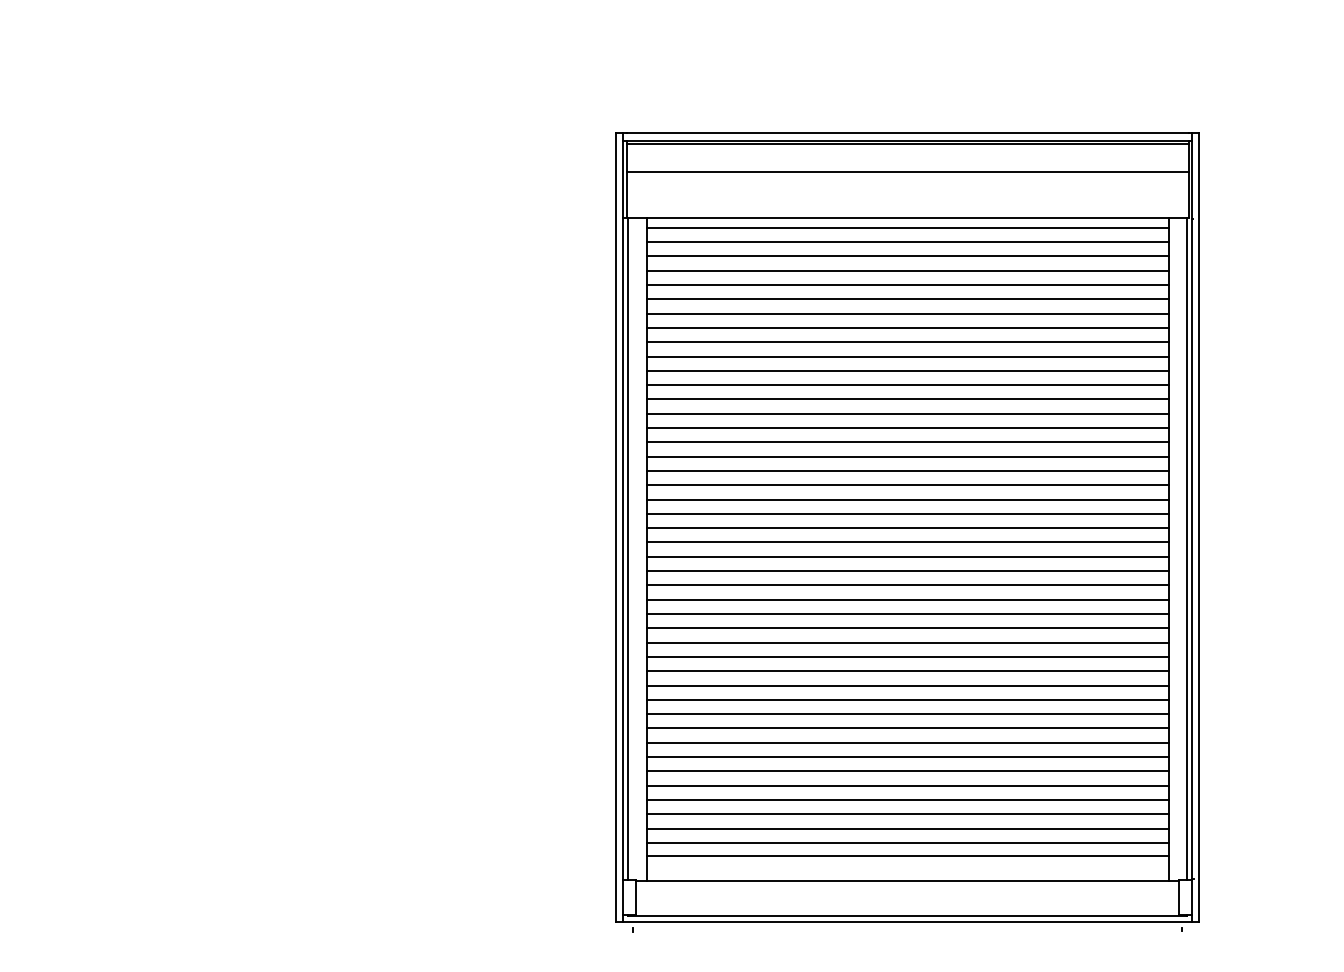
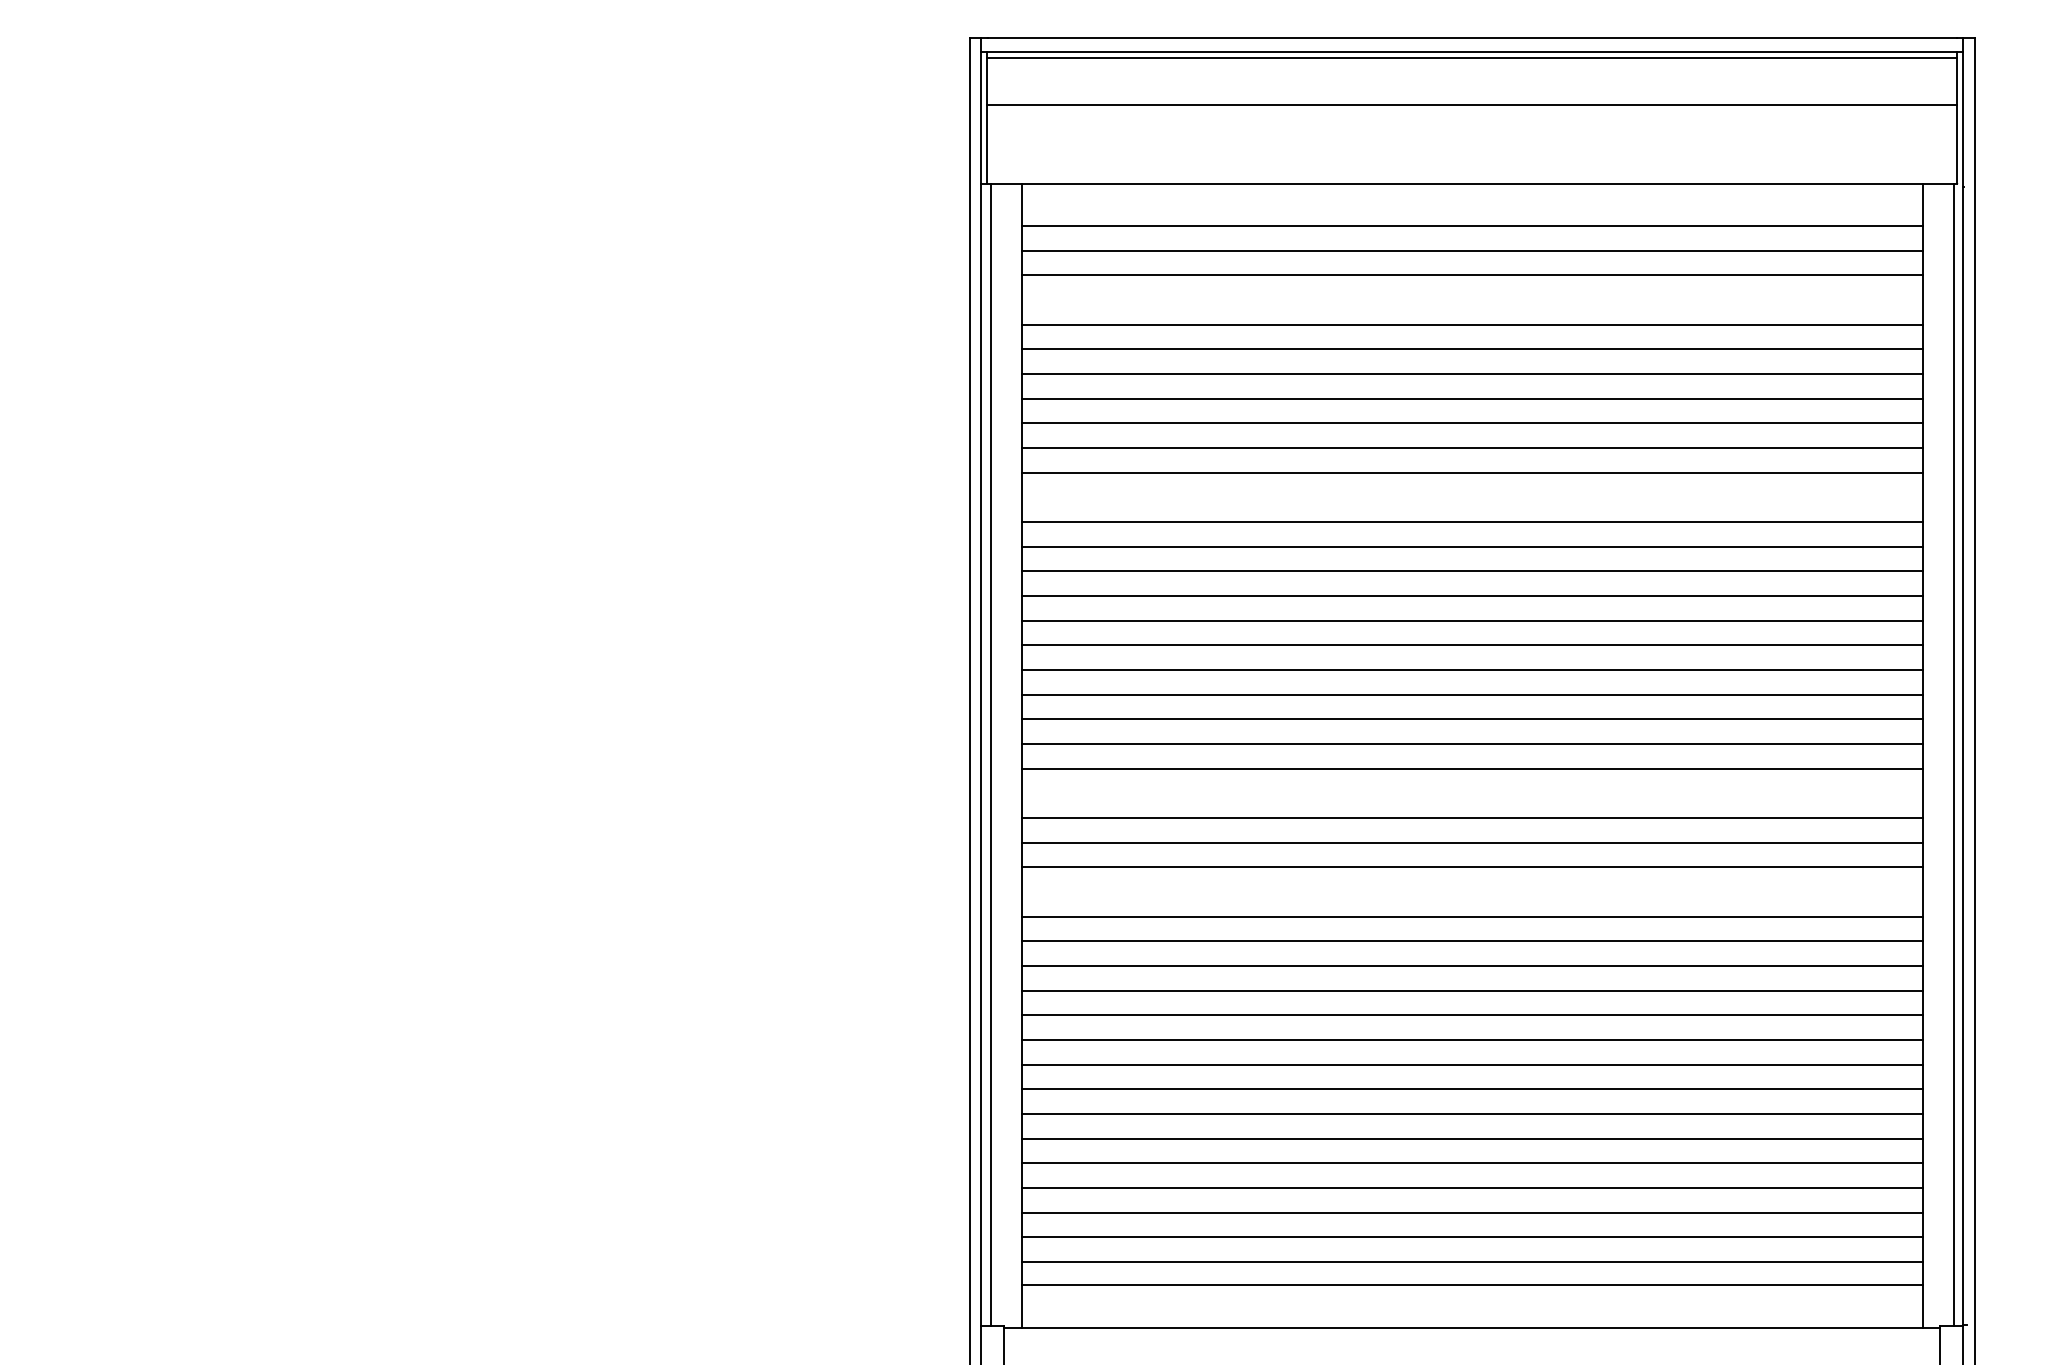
line: (907, 227) -> (1471, 200), removed
line: (907, 285) -> (1471, 300), removed
line: (907, 399) -> (1471, 497), removed
line: (907, 571) -> (1471, 794), removed
line: (907, 628) -> (1471, 892), removed

